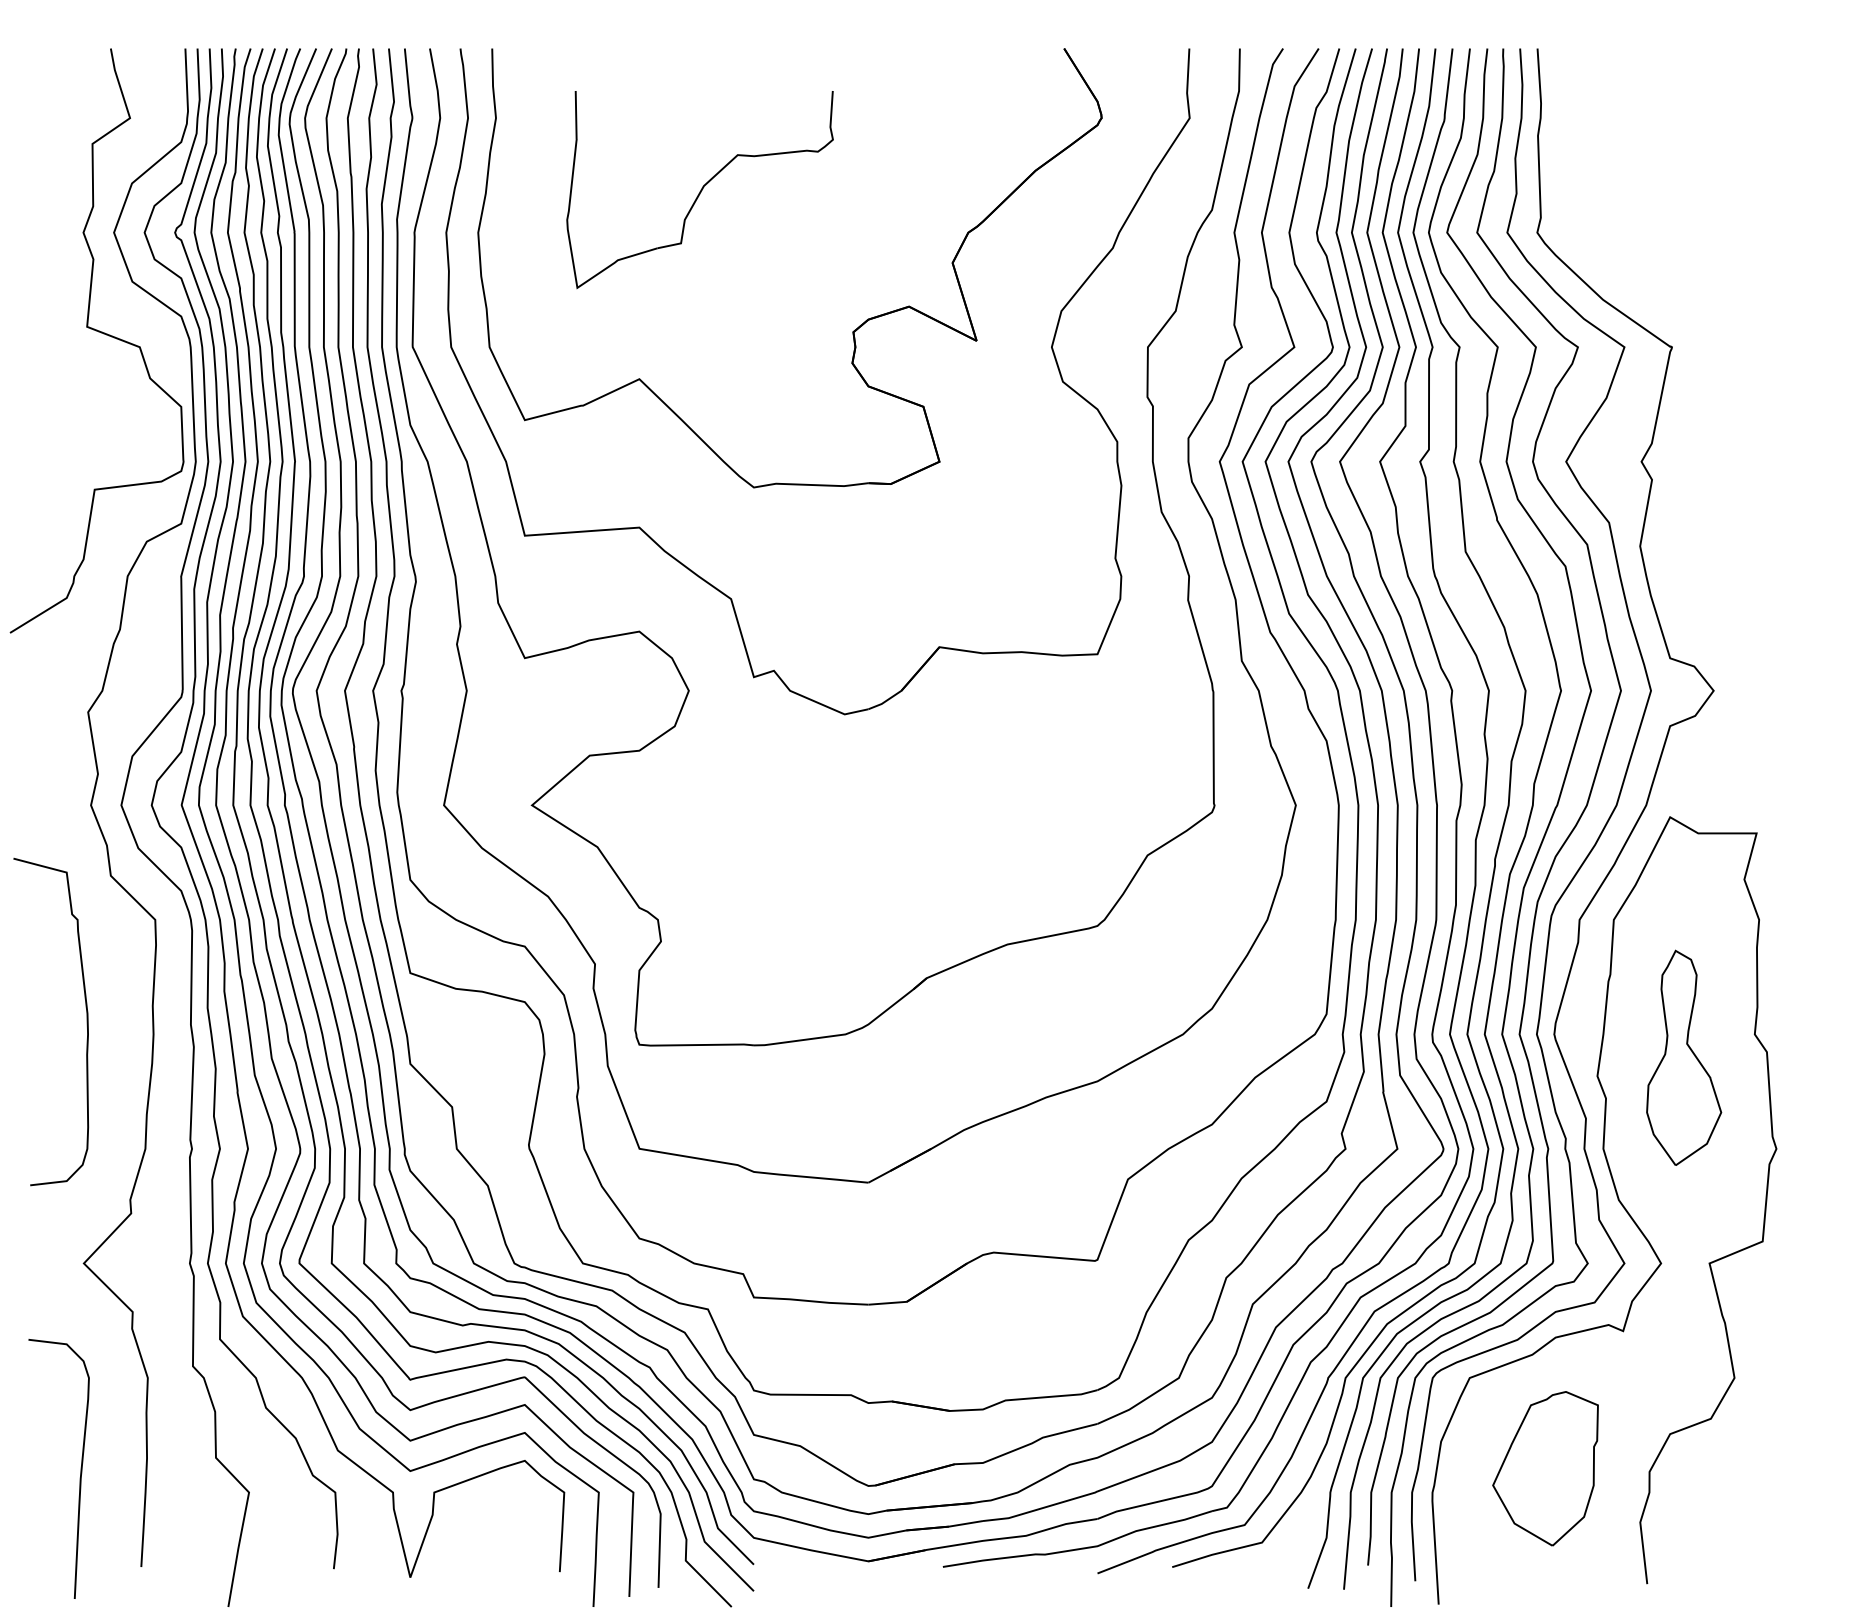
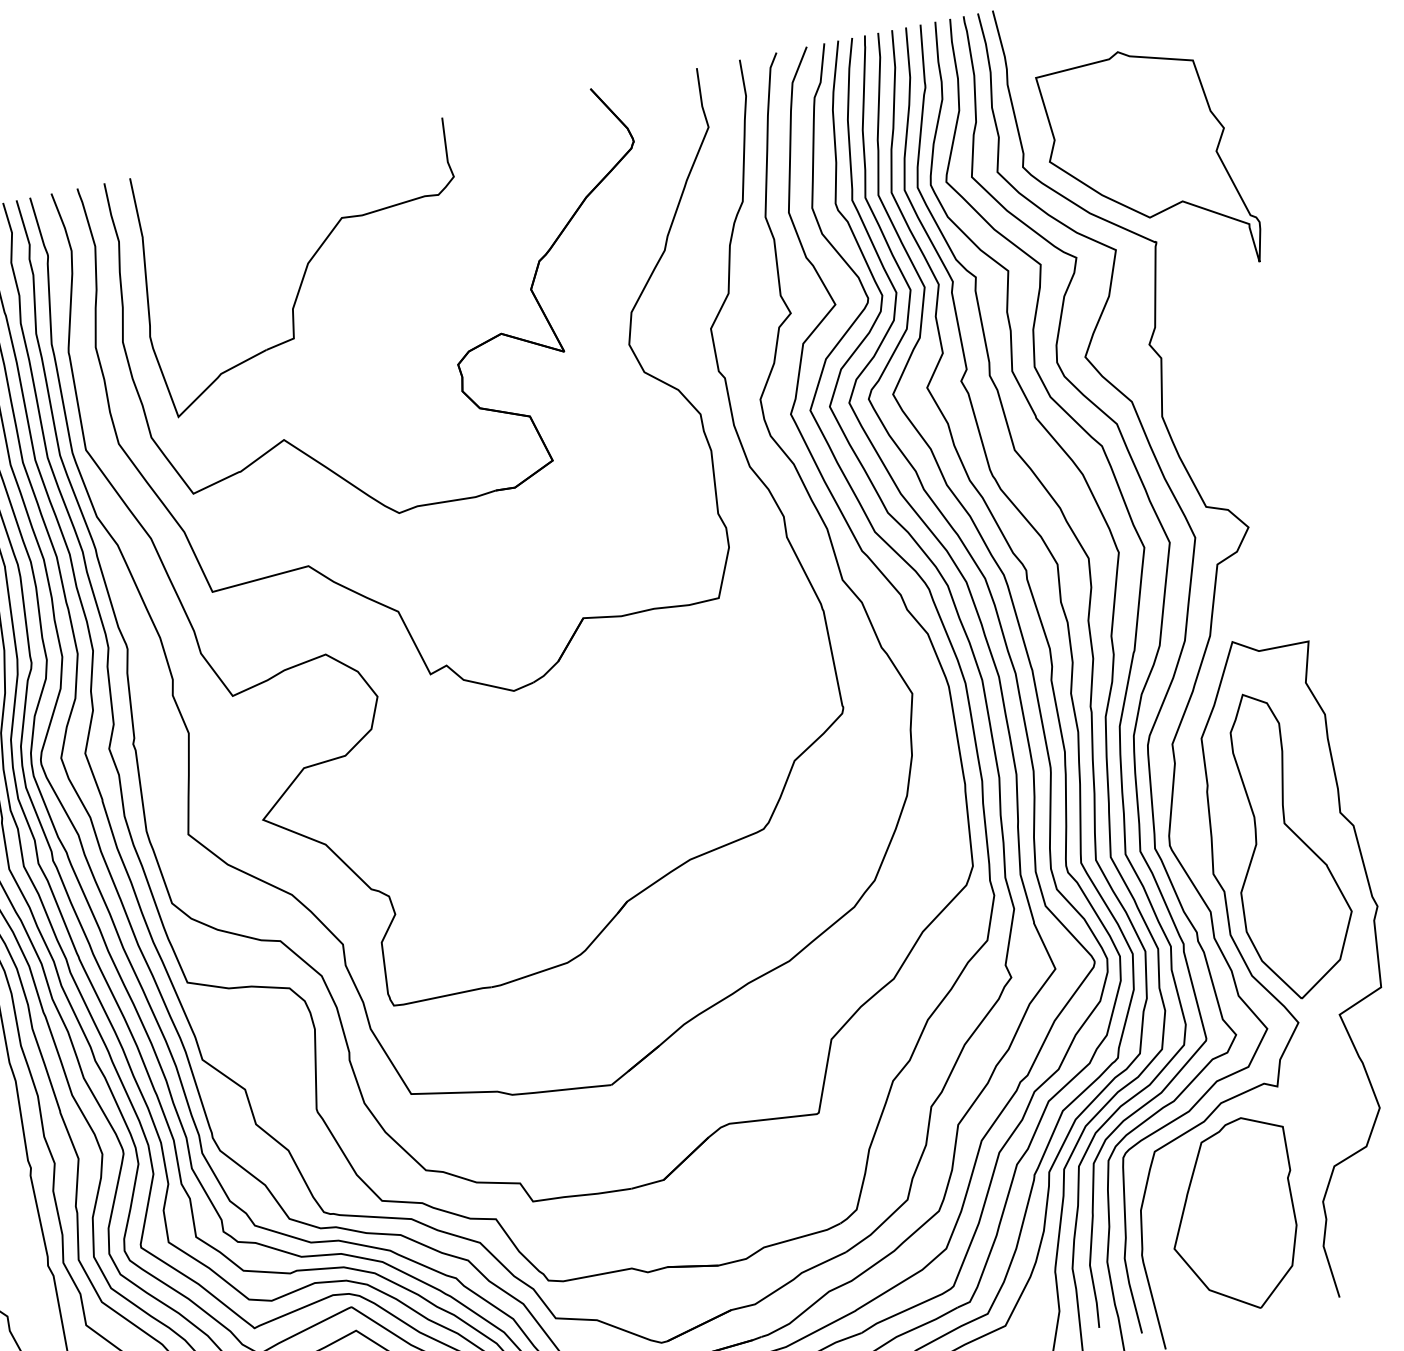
part: (699, 189) -> (303, 268), size x1.43
part: (1681, 257) -> (1149, 164), added
part: (1683, 1057) -> (1283, 844), size x1.67
part: (1545, 1468) -> (1234, 1216), size x1.43

